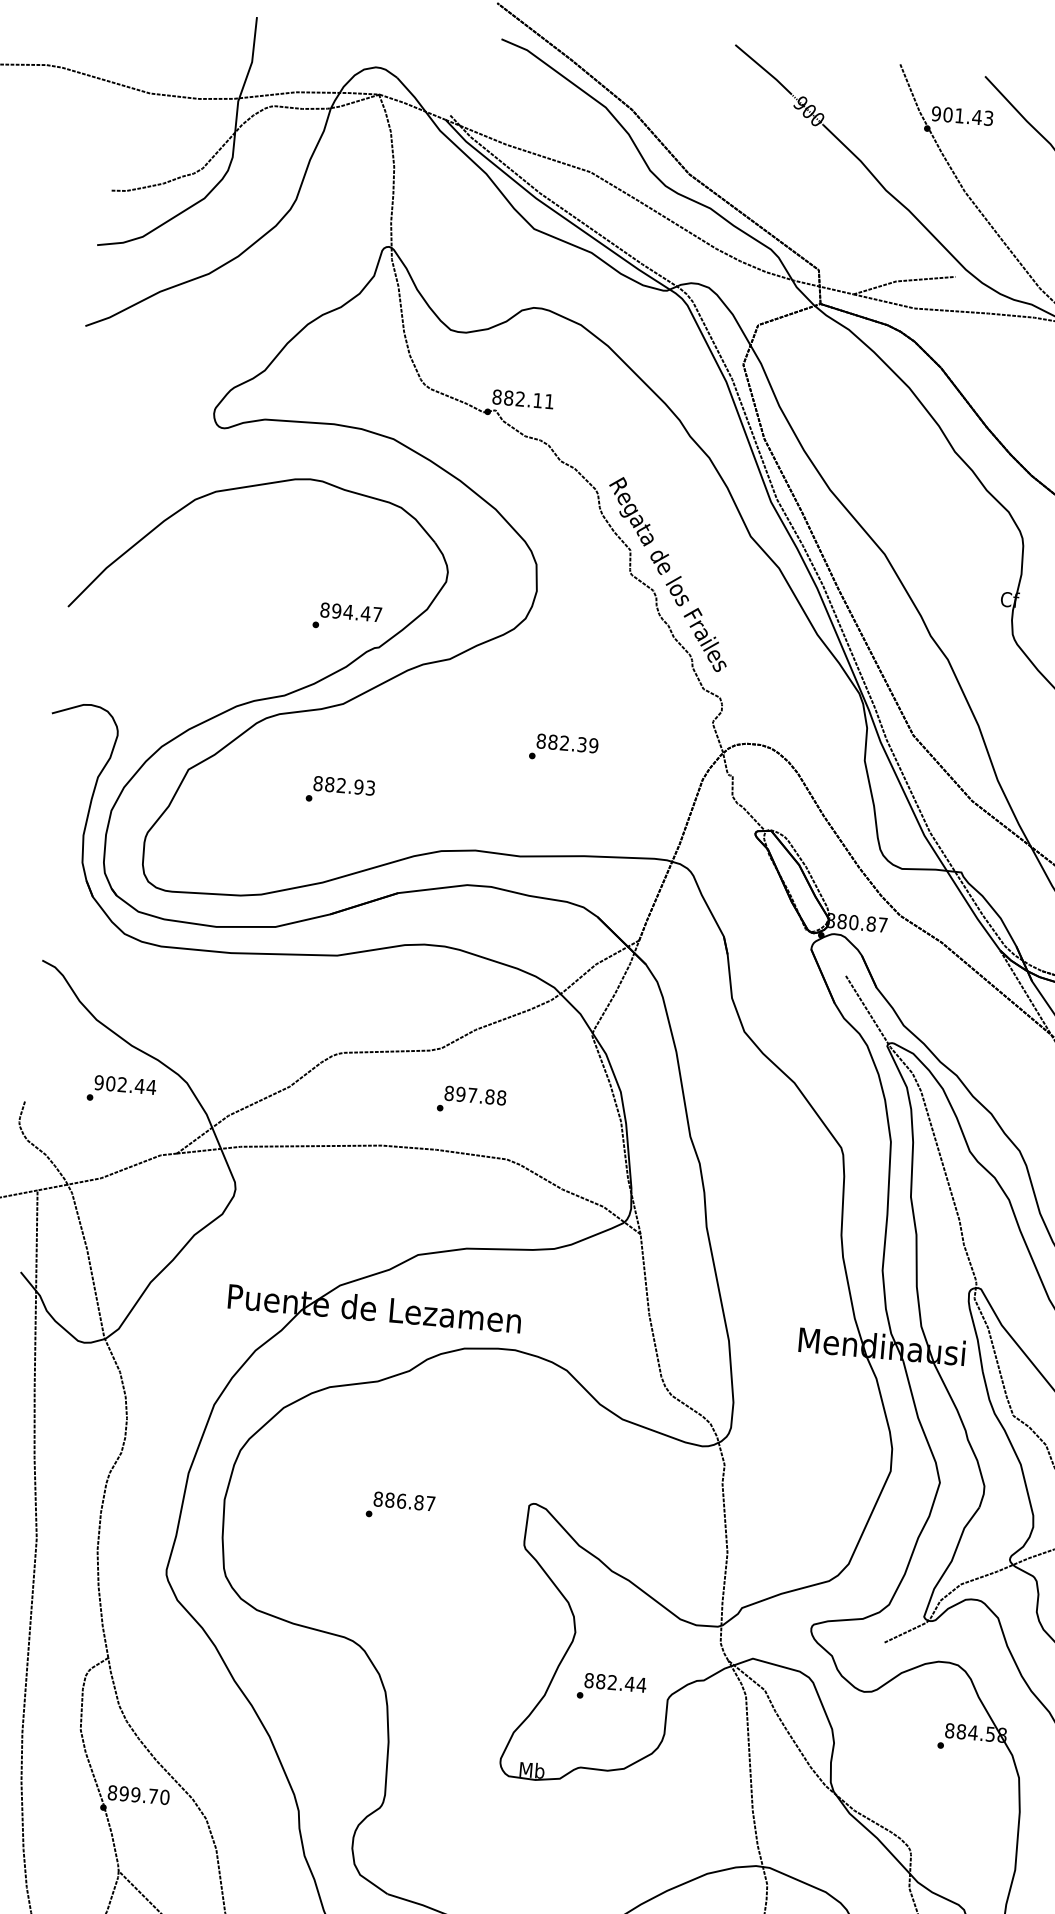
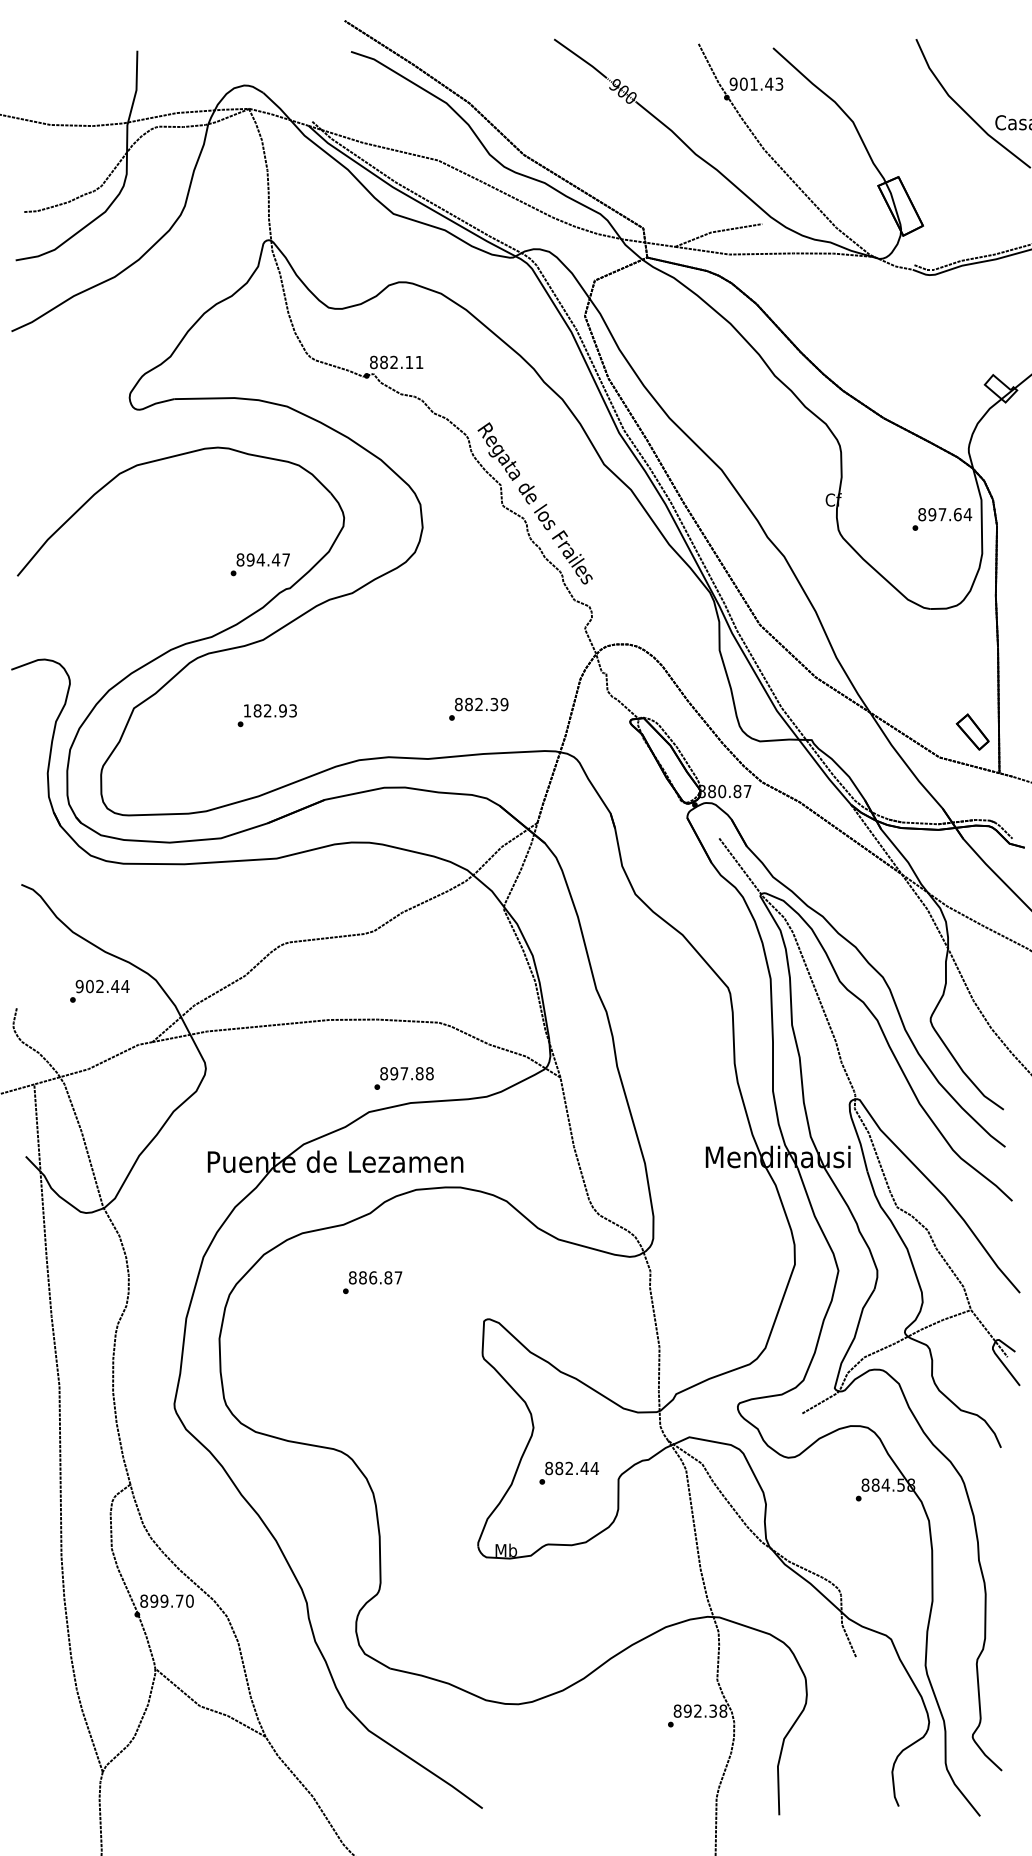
text: (563, 747) -> (478, 708), moved
text: (318, 783) -> (247, 710), 882.93 -> 182.93
text: (471, 1100) -> (403, 1078), moved
text: (400, 1506) -> (372, 1282), moved

